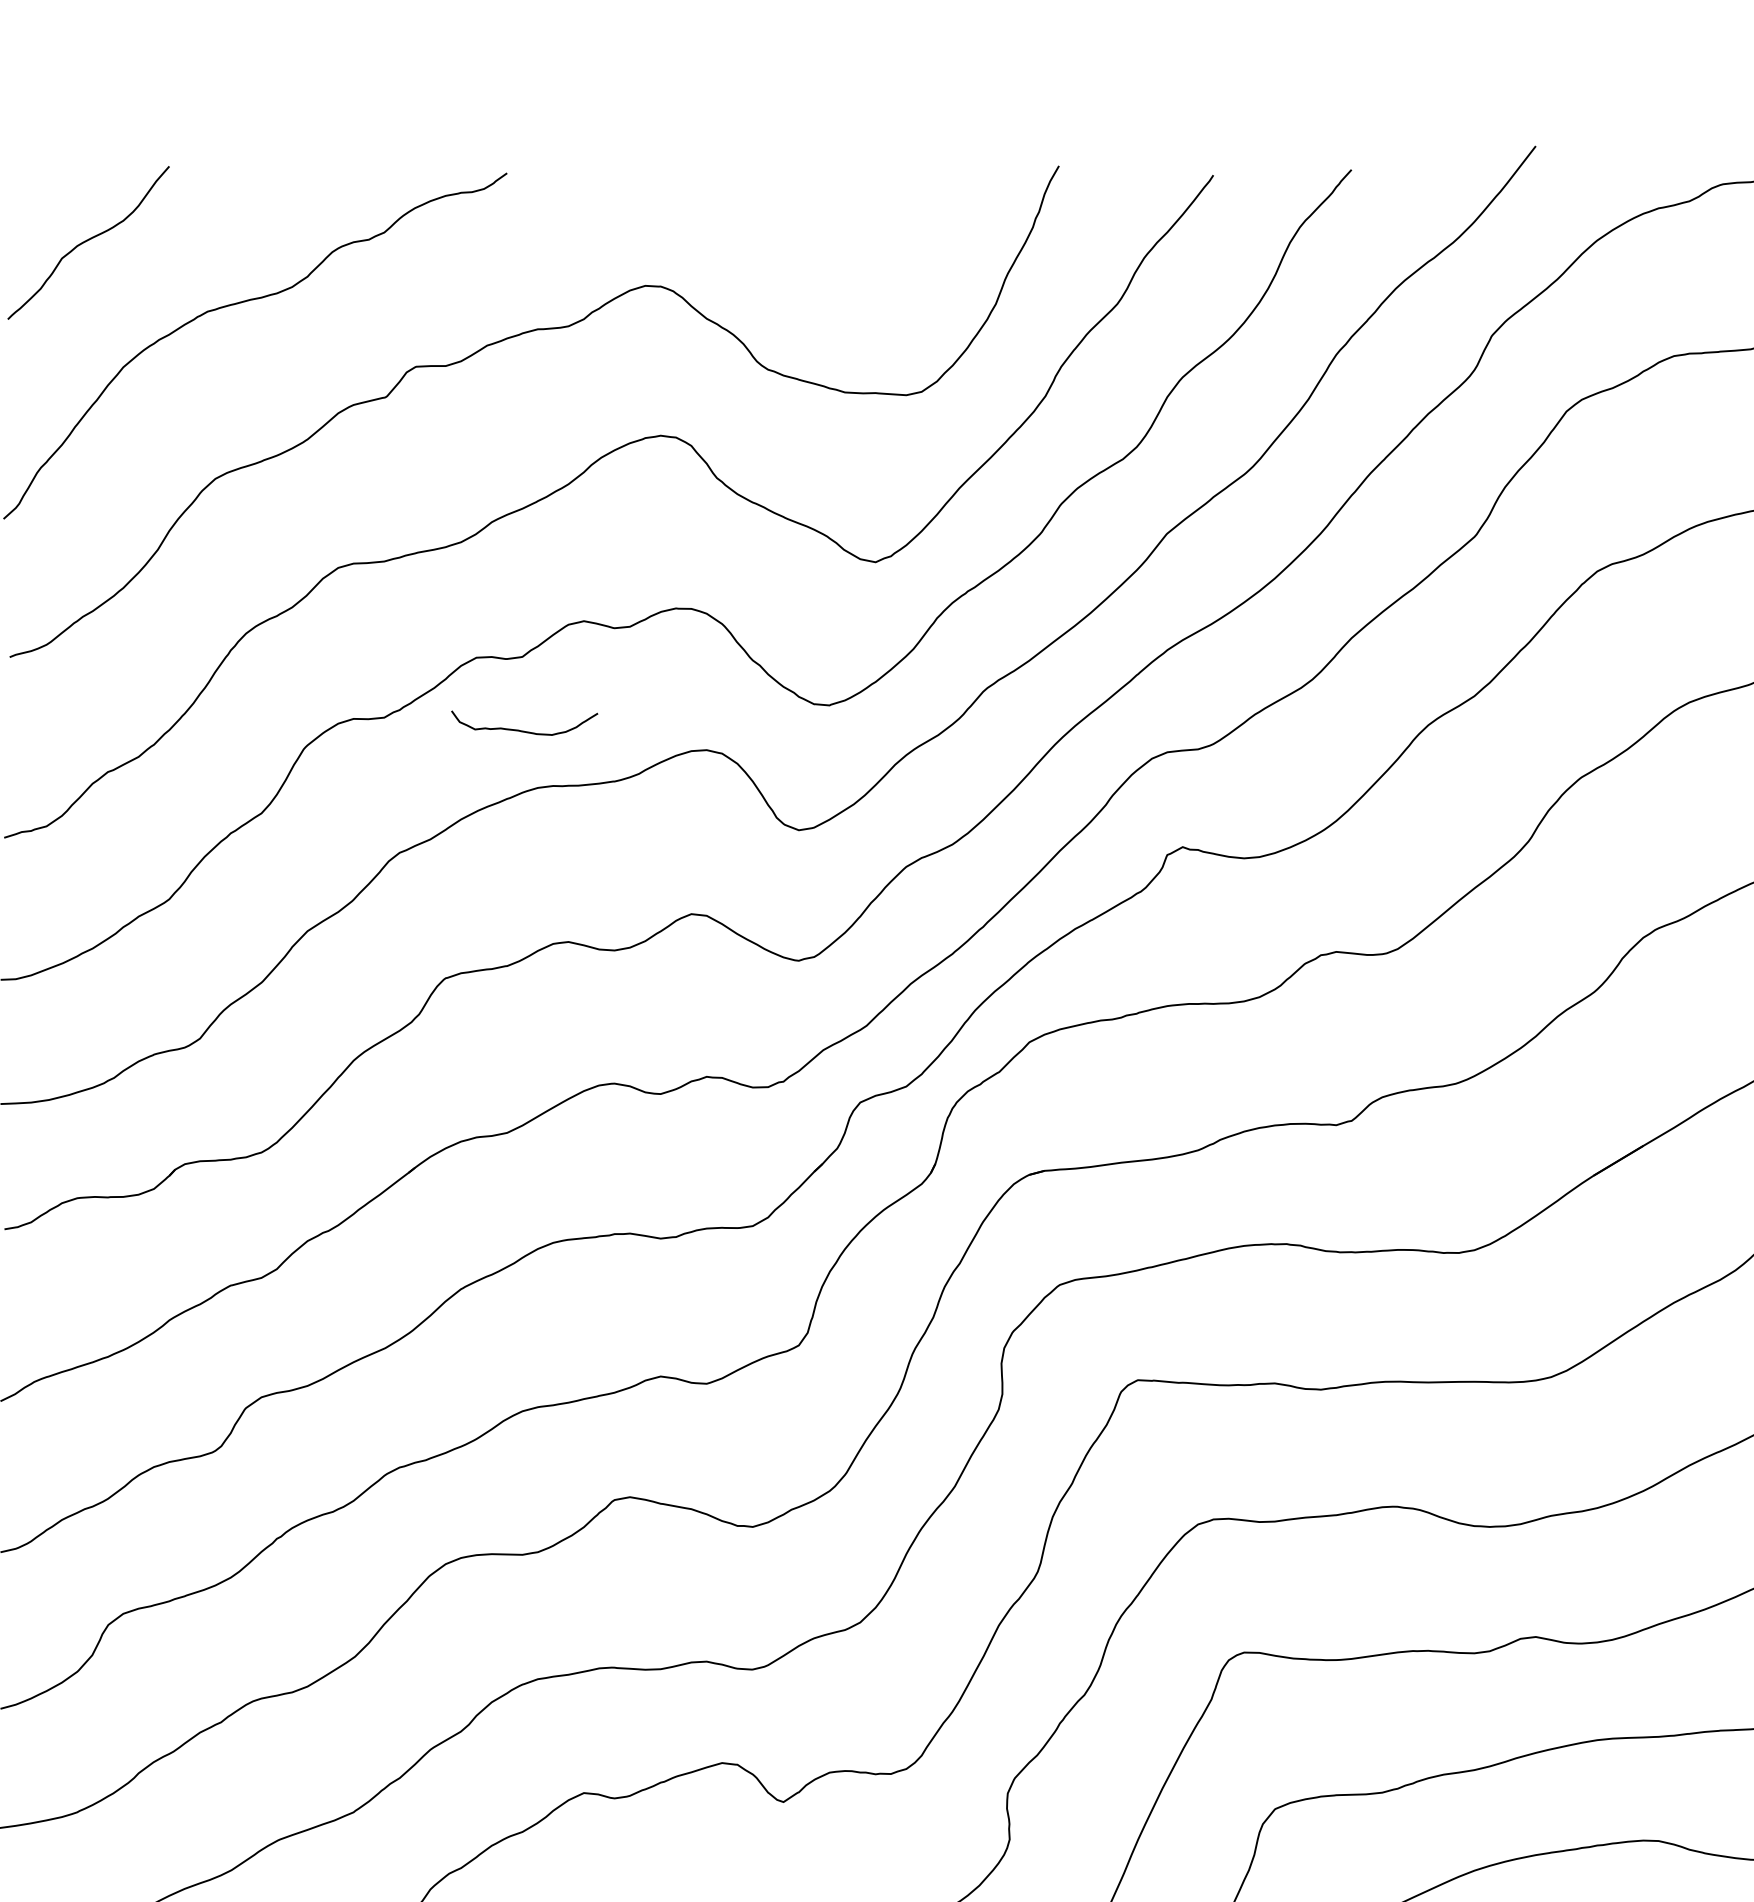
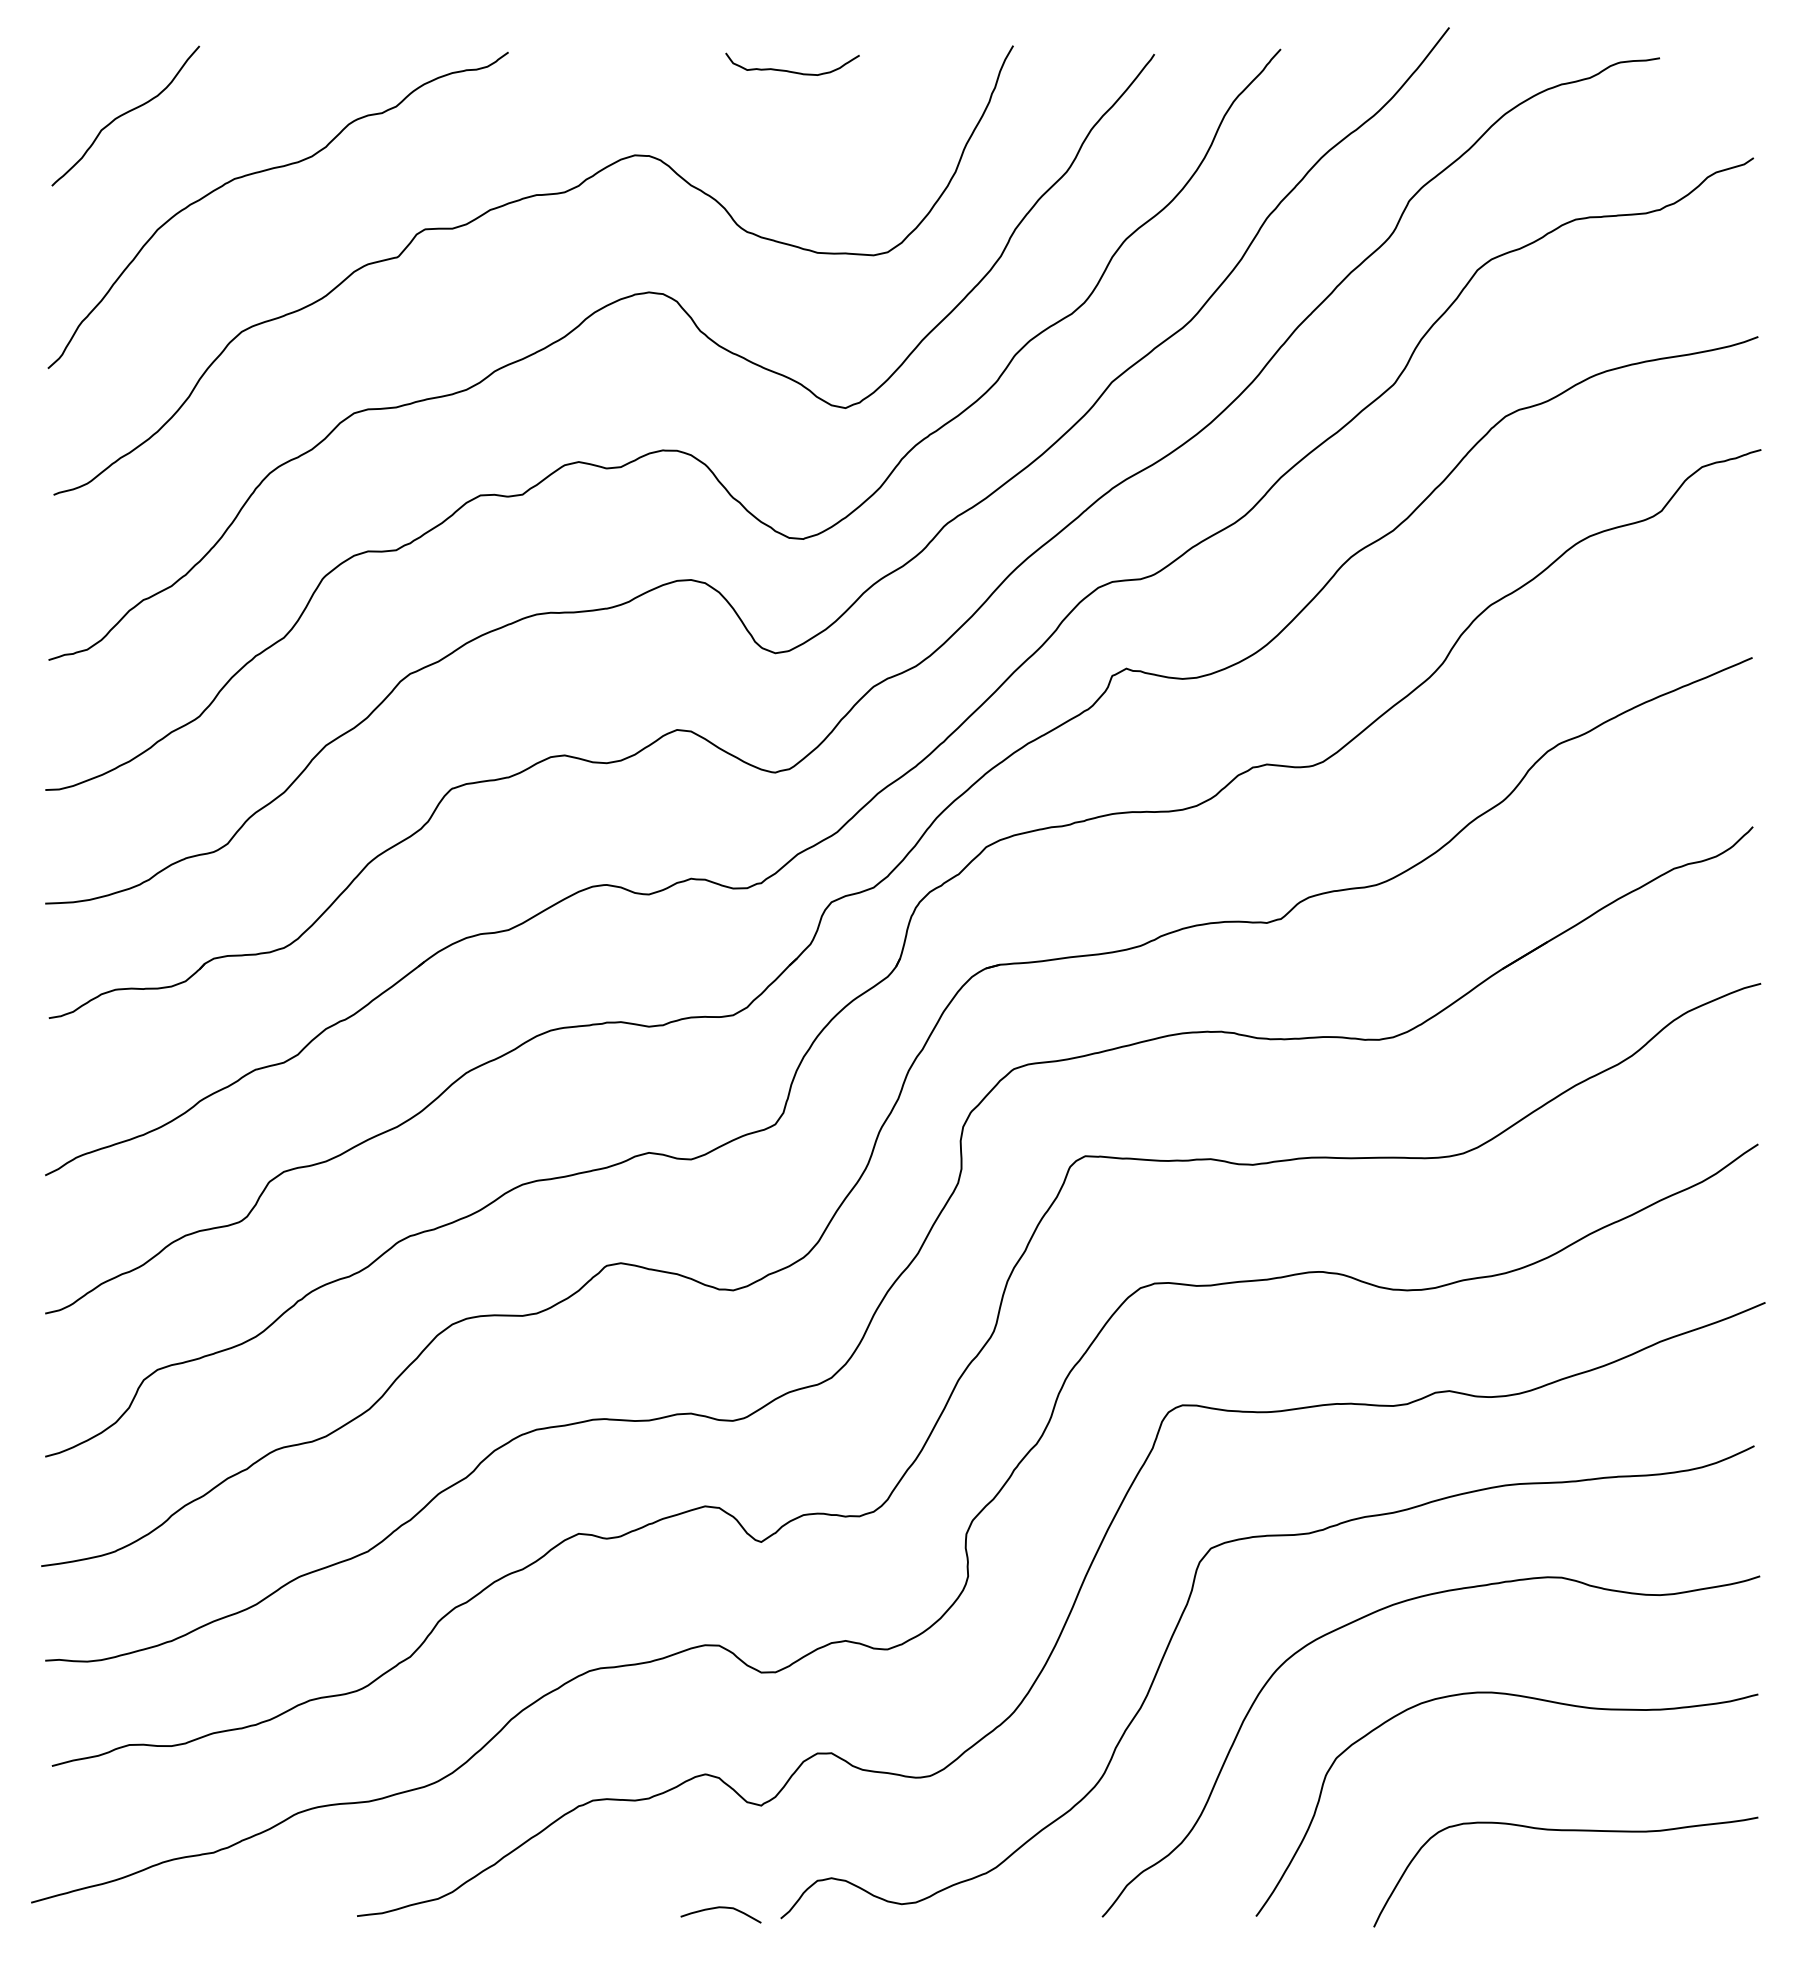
curve: (521, 729) -> (789, 70), moved

